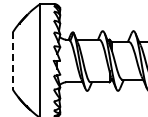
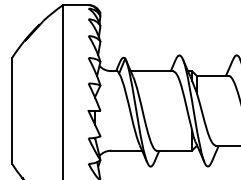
line: (12, 60) -> (11, 110), dashed -> solid

